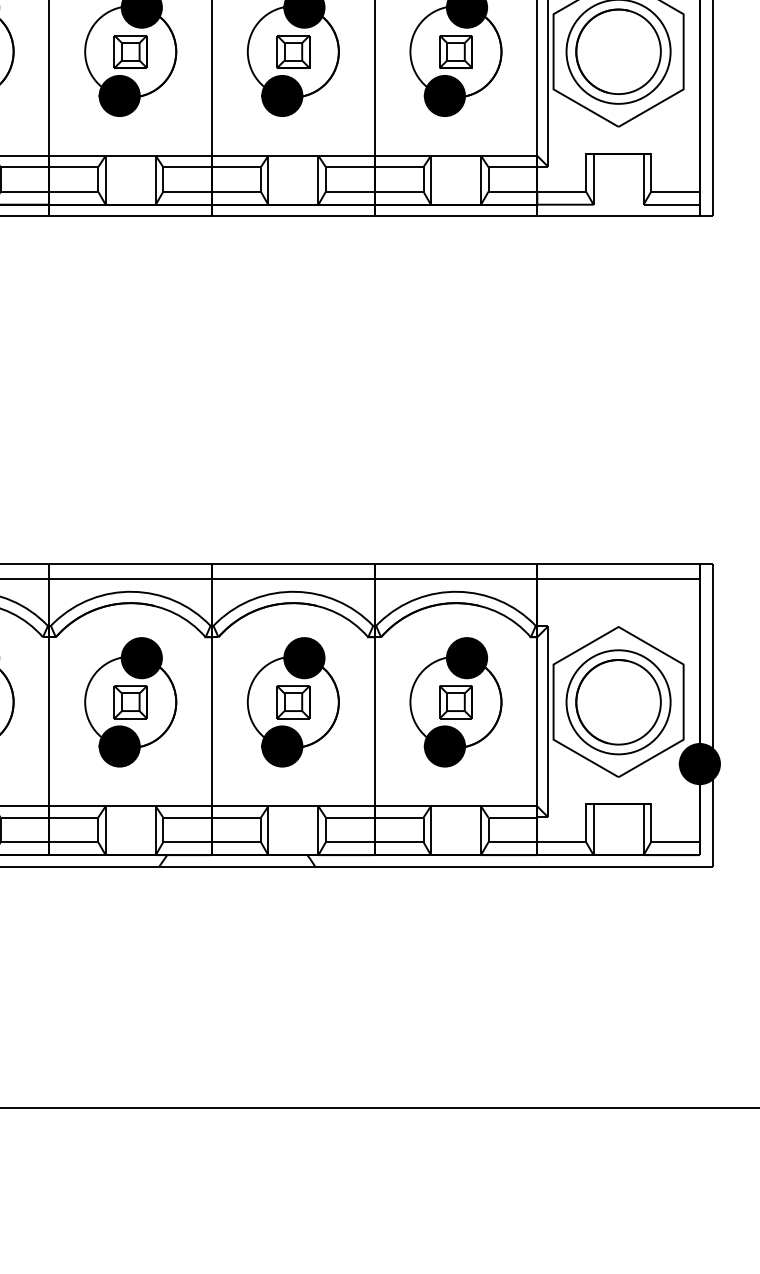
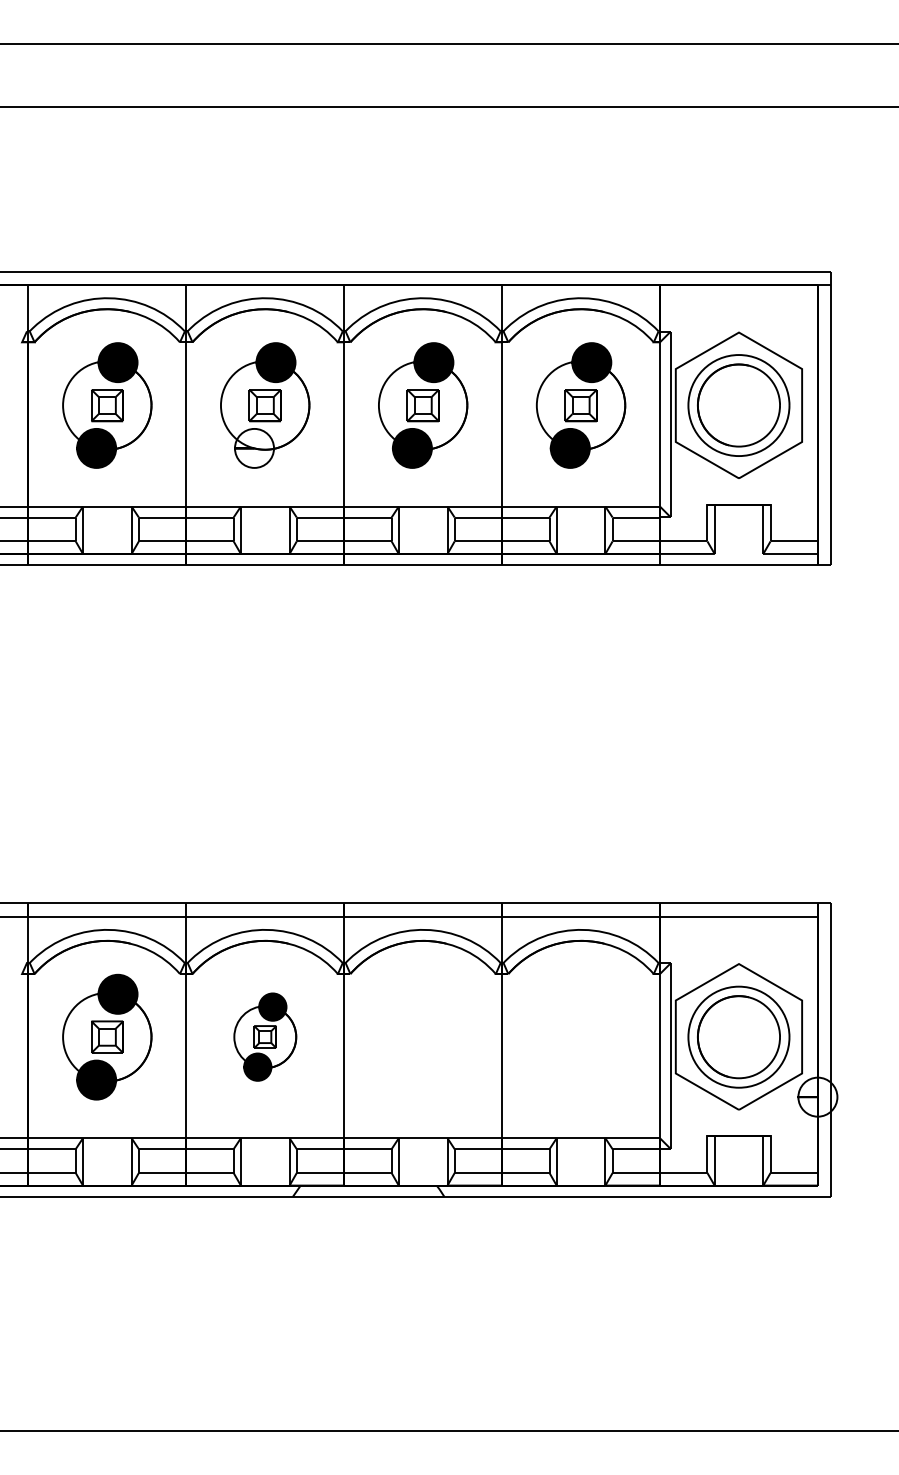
fill: (119, 95) -> (254, 447), removed
part: (131, 701) -> (265, 1036), size x0.7
part: (293, 701) -> (423, 1036), removed
part: (455, 701) -> (580, 1036), removed
fill: (699, 763) -> (817, 1096), removed

